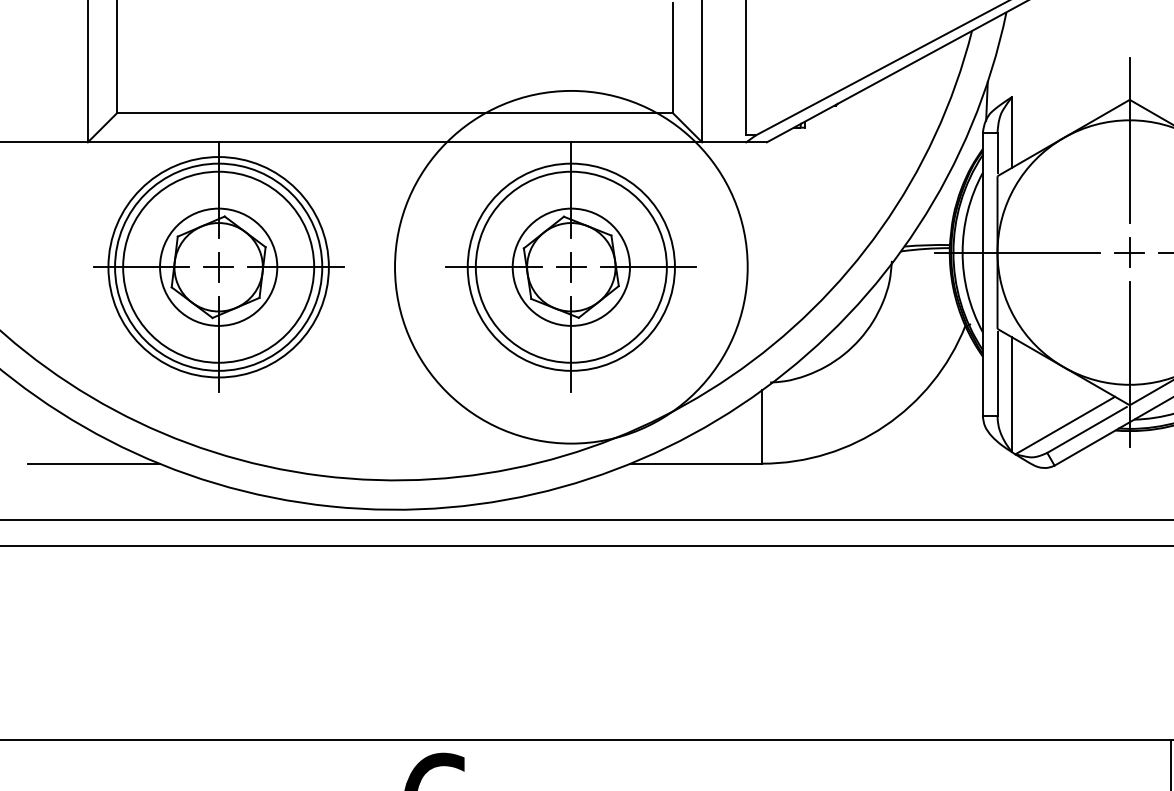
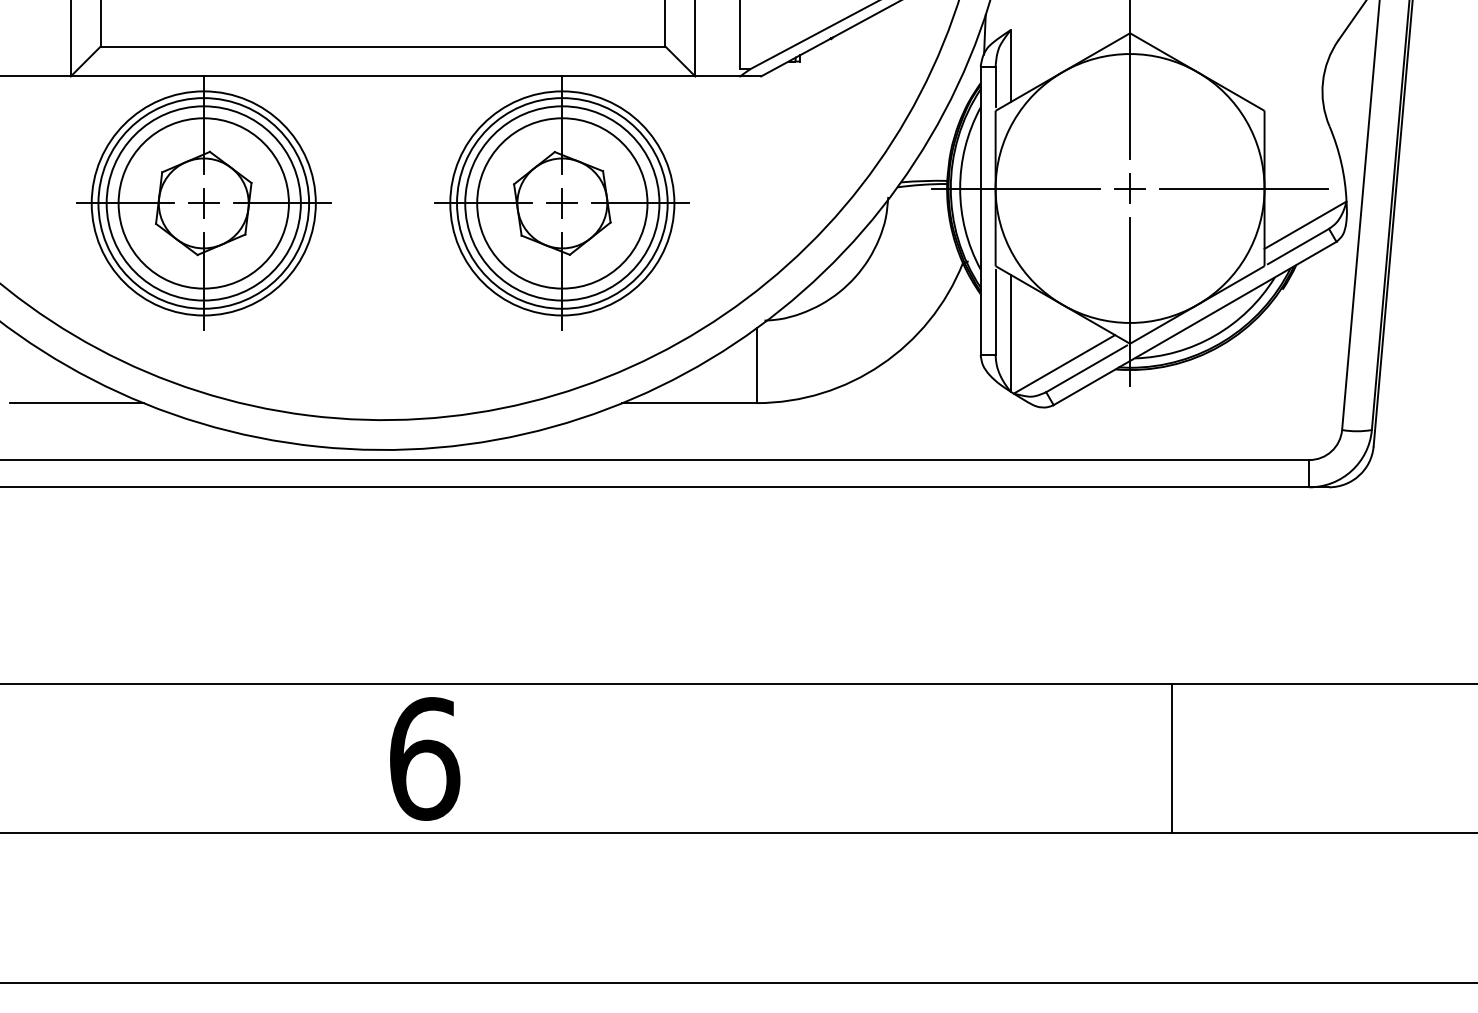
circle: (218, 267) -> (203, 203), size x1.43
circle: (571, 267) -> (562, 203), size x0.62
circle: (571, 267) -> (562, 203), size x1.43

